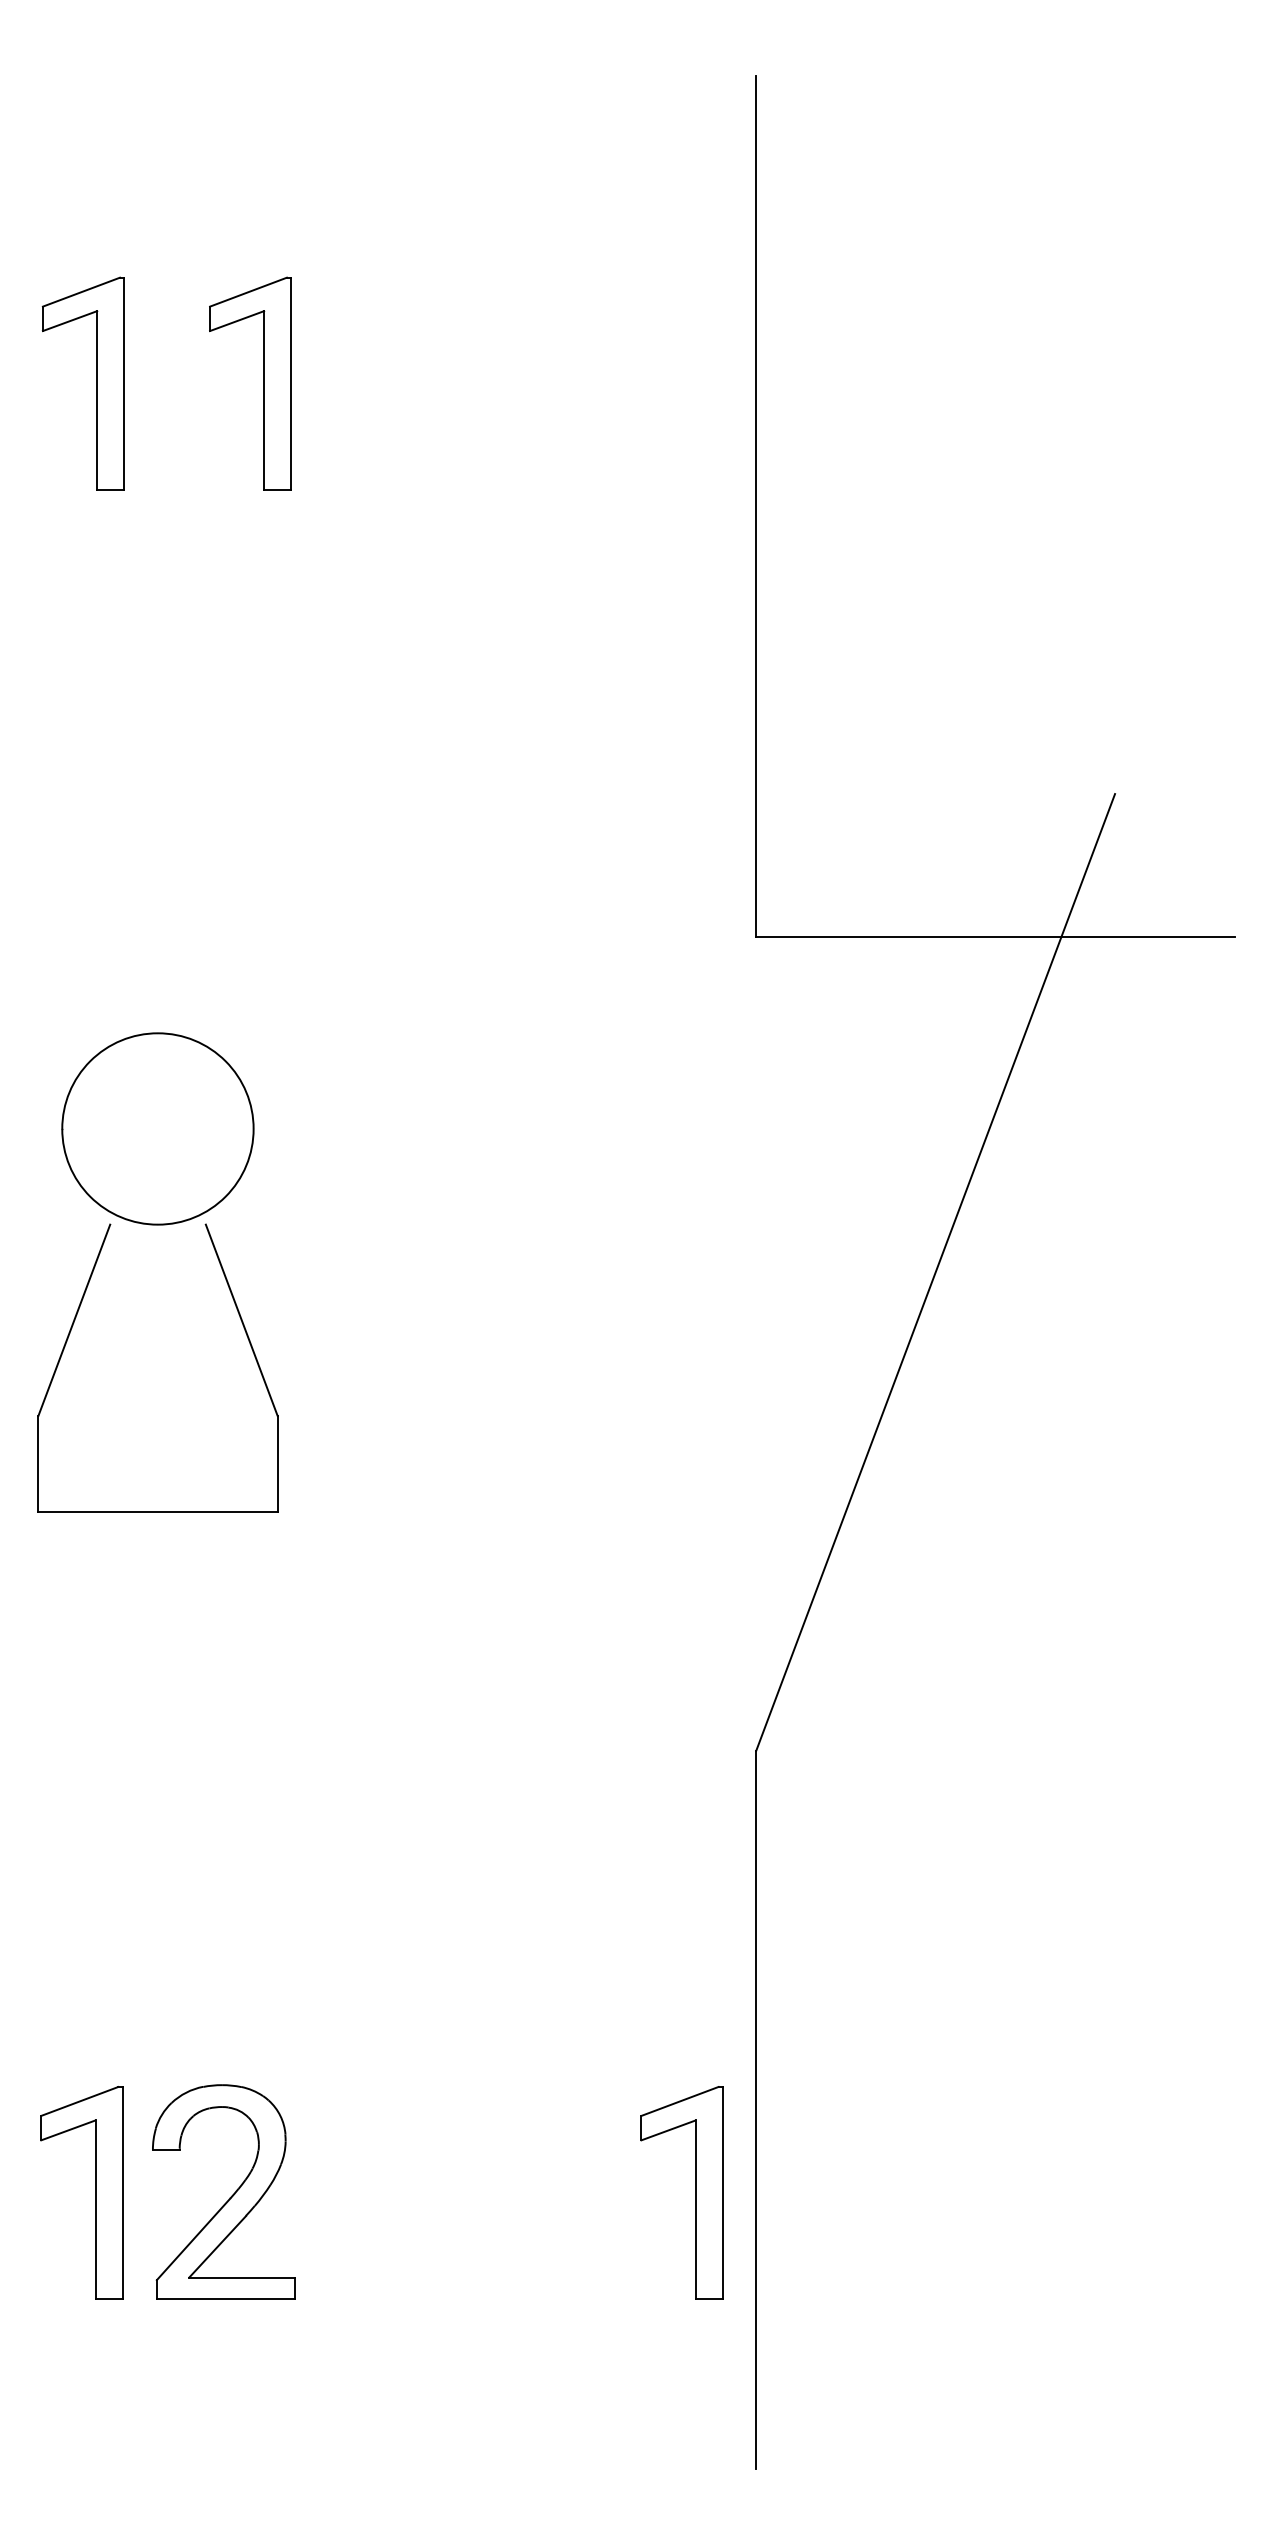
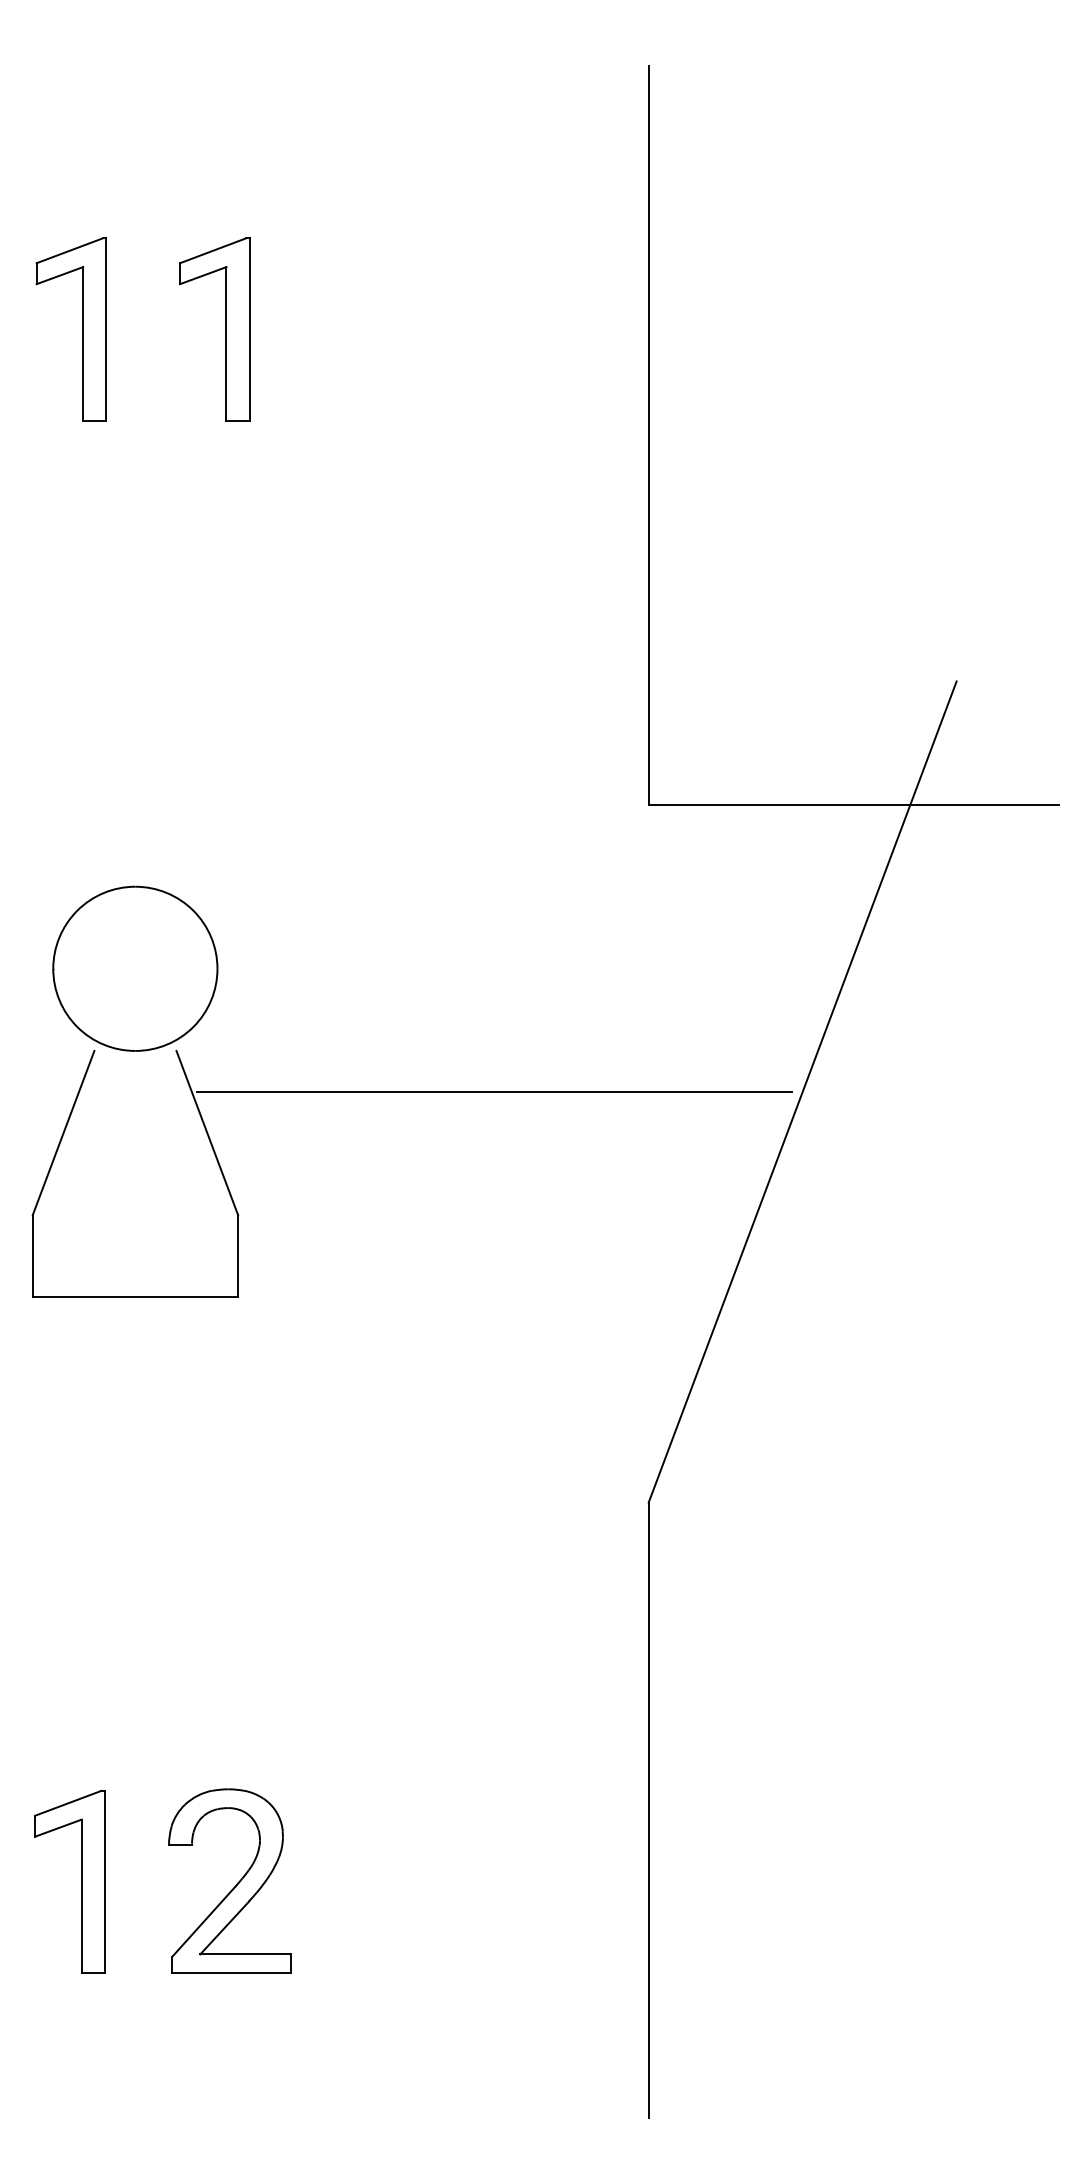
line: (576, 1271) -> (494, 1091), added
part: (695, 2192) -> (596, 1881), removed
part: (231, 2194) -> (236, 1883), moved

